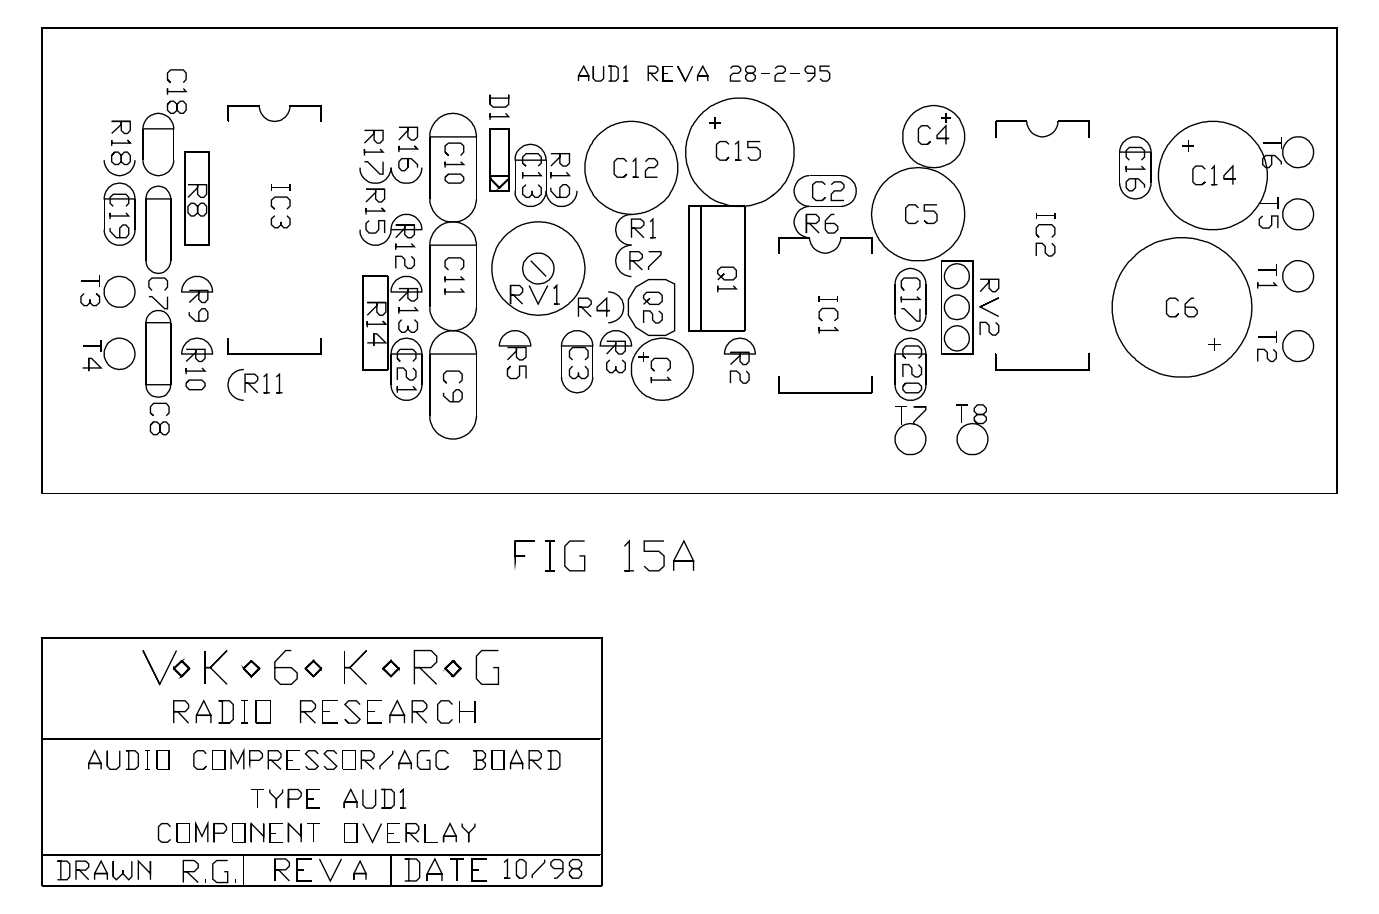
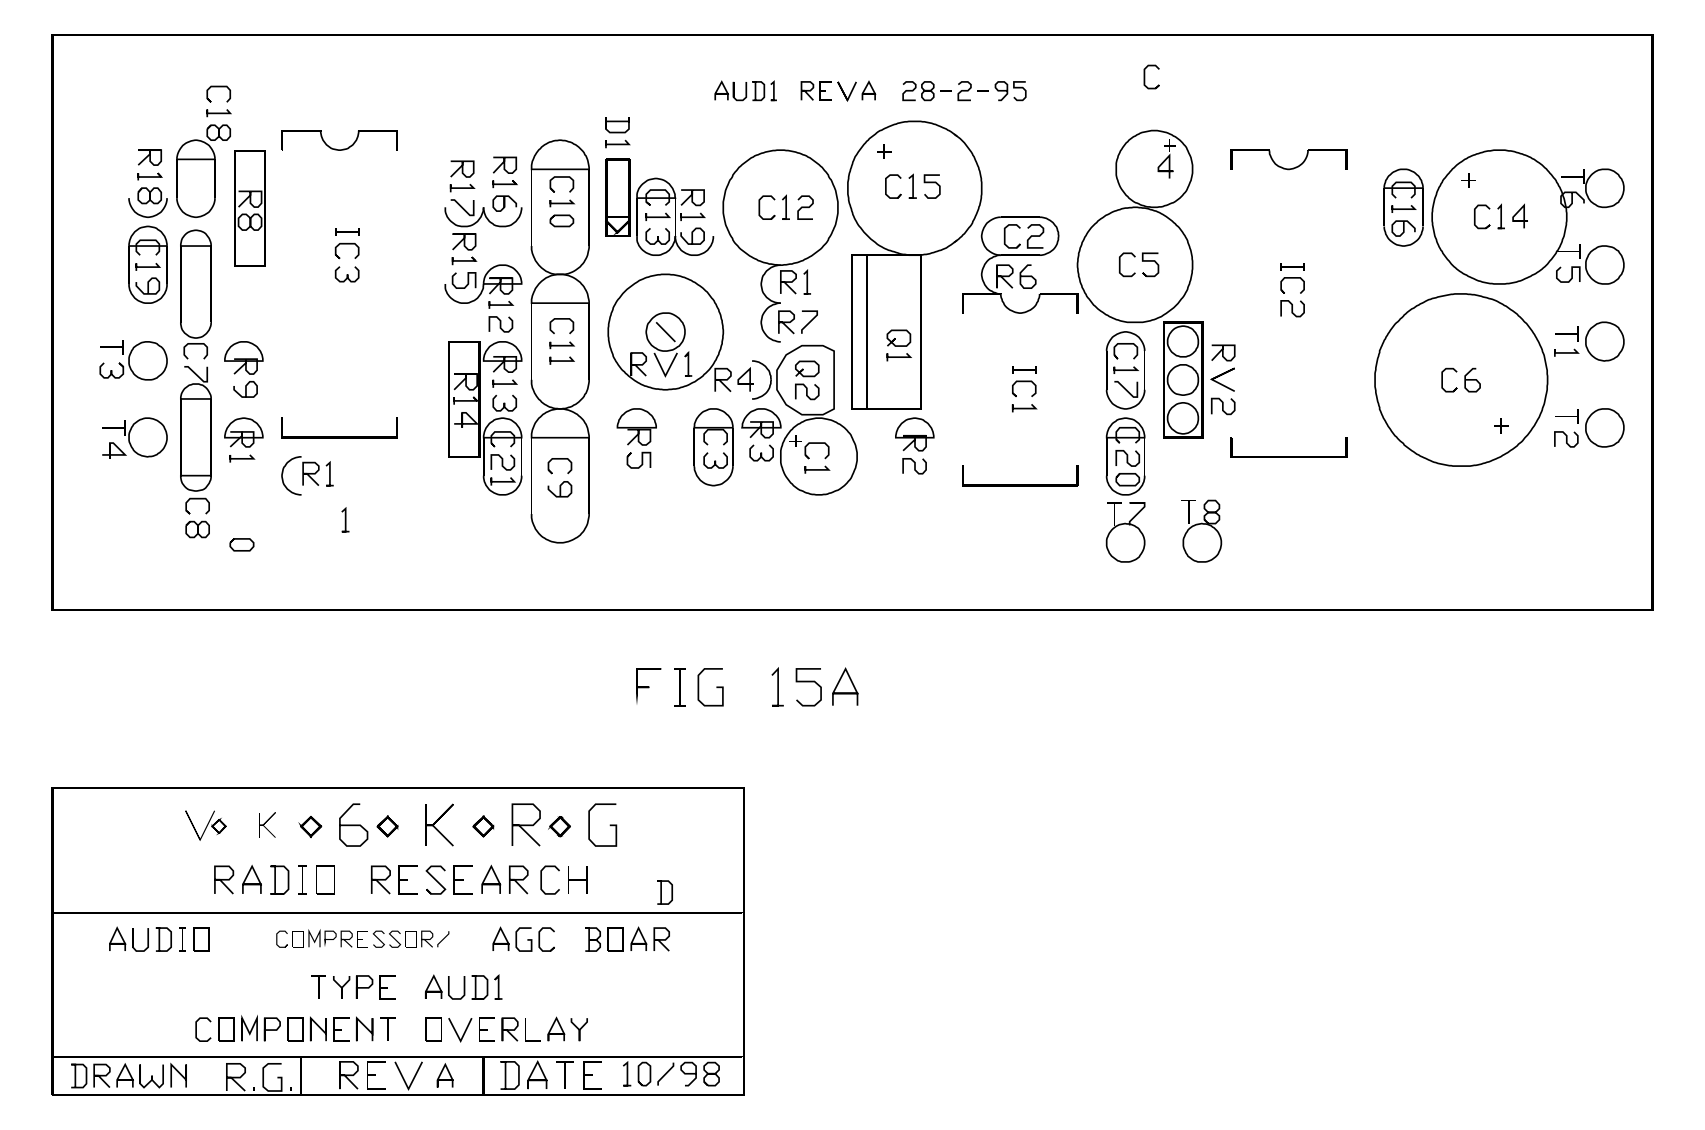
curve: (919, 134) -> (1145, 76), moved
part: (196, 198) -> (249, 208), moved
curve: (195, 380) -> (241, 539), moved
line: (279, 382) -> (345, 519), moved
part: (216, 666) -> (267, 824), size x0.6
part: (166, 667) -> (205, 825), size x0.7
part: (293, 759) -> (362, 938), size x0.7
curve: (551, 759) -> (661, 892), moved

